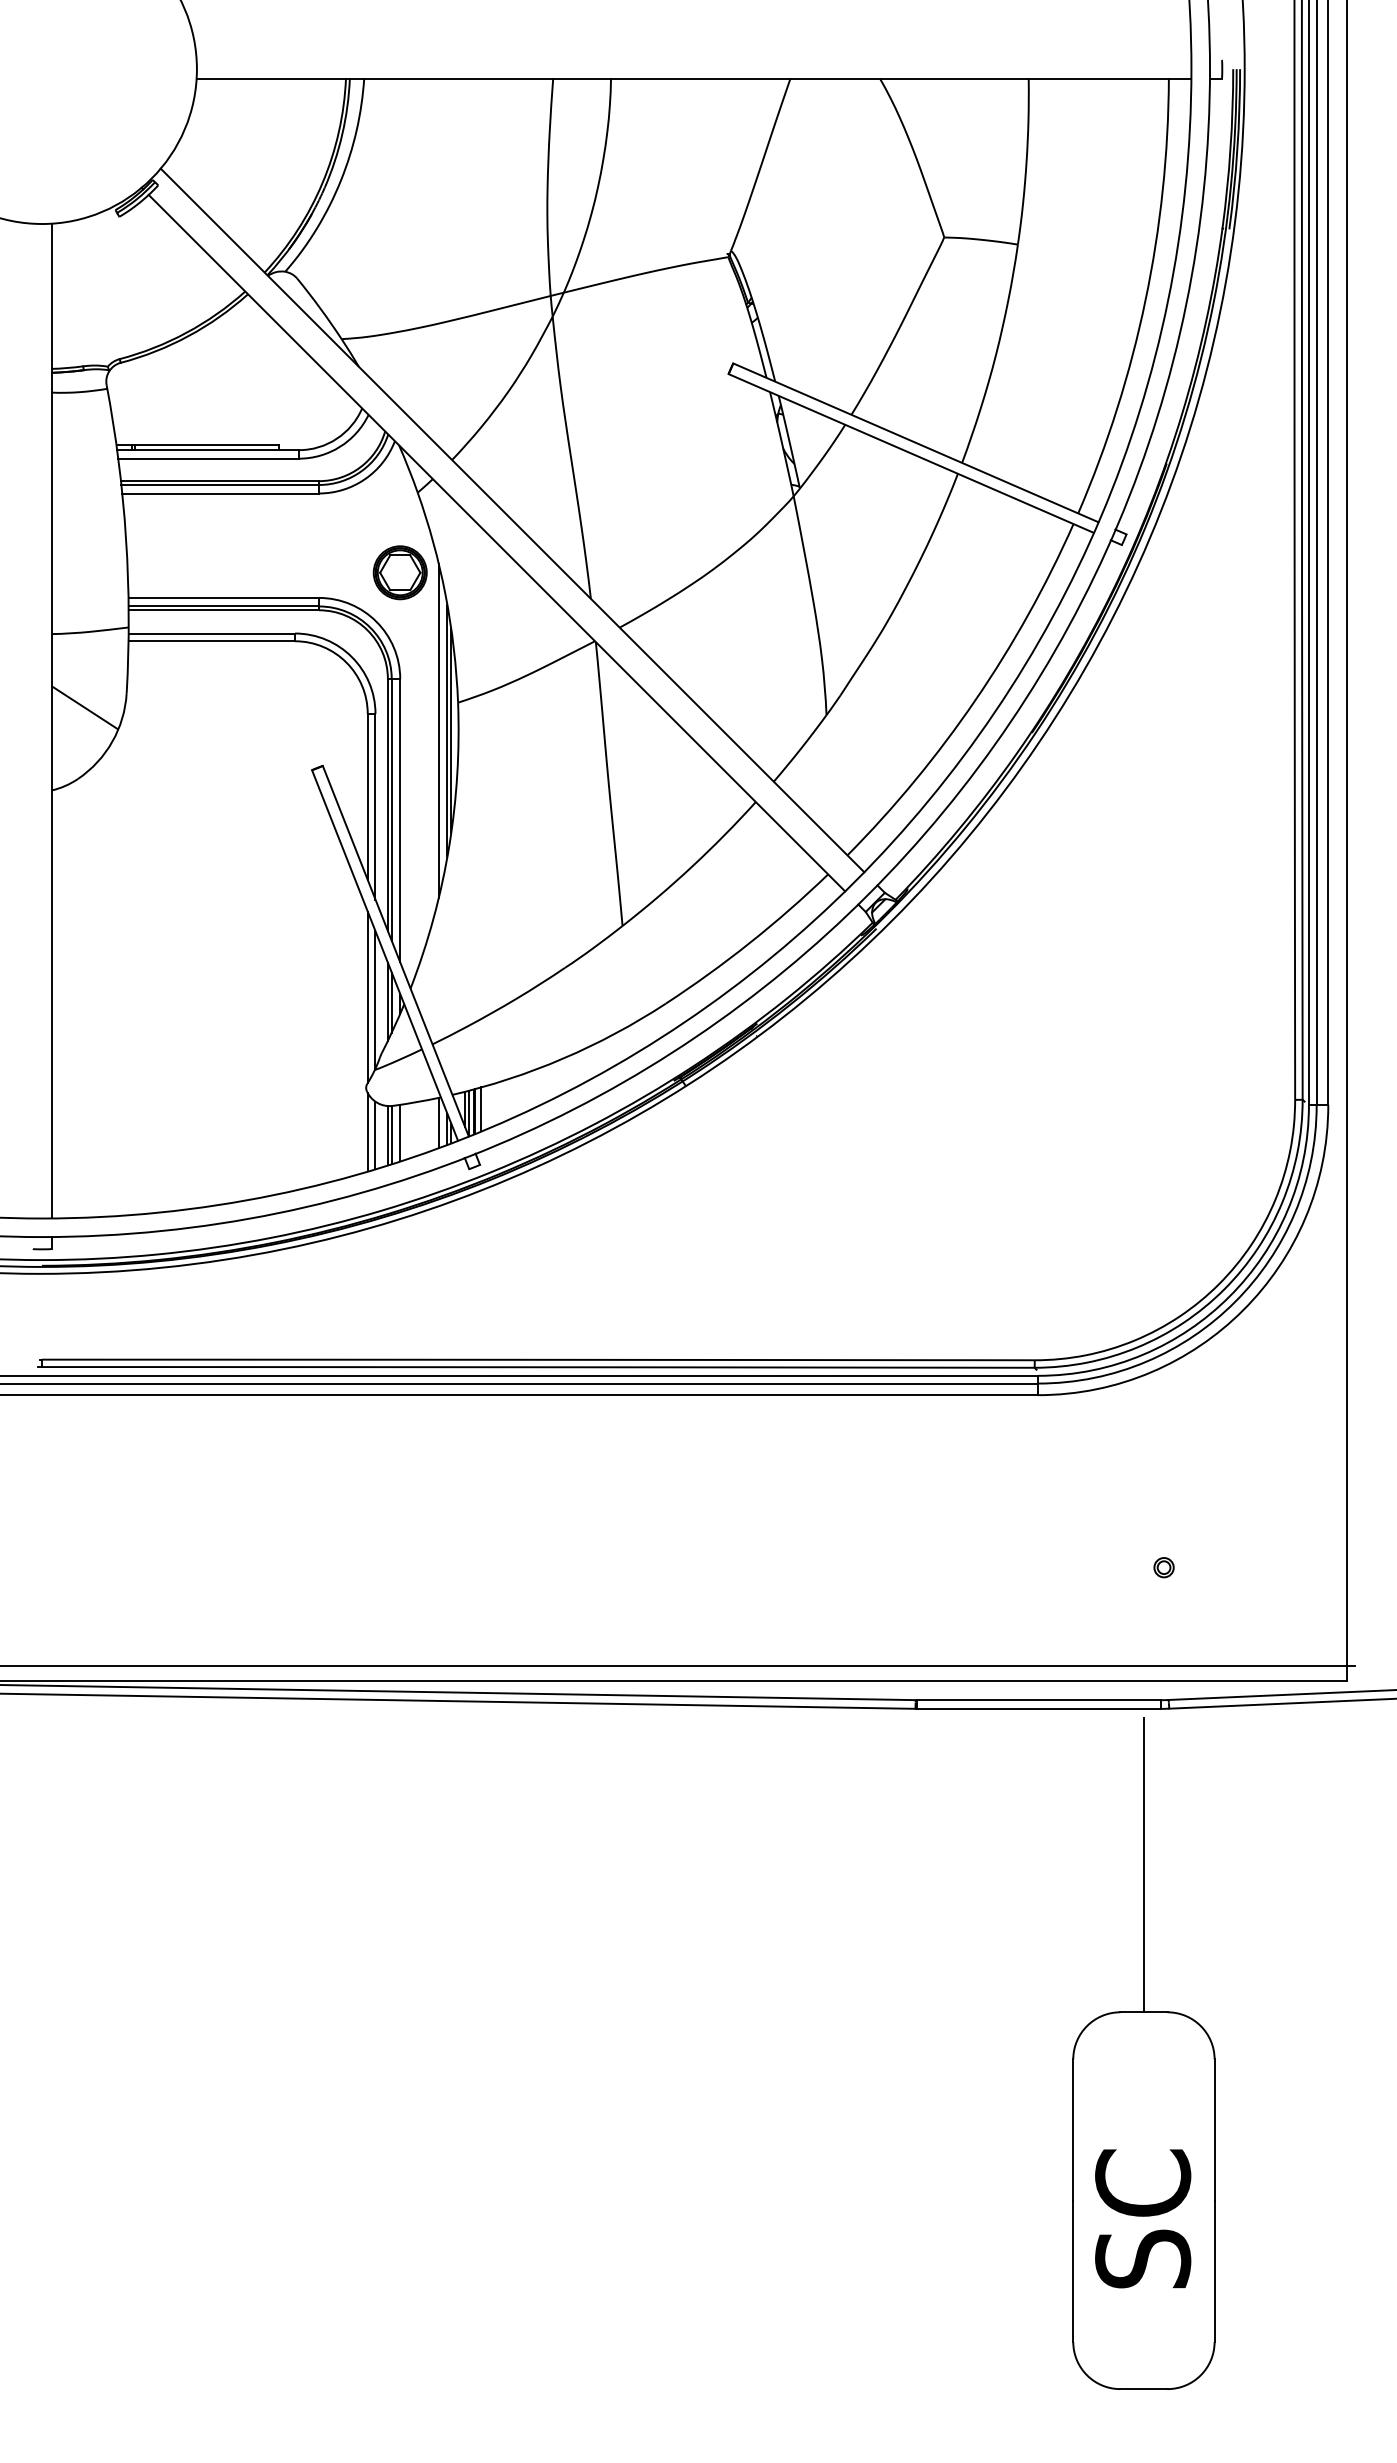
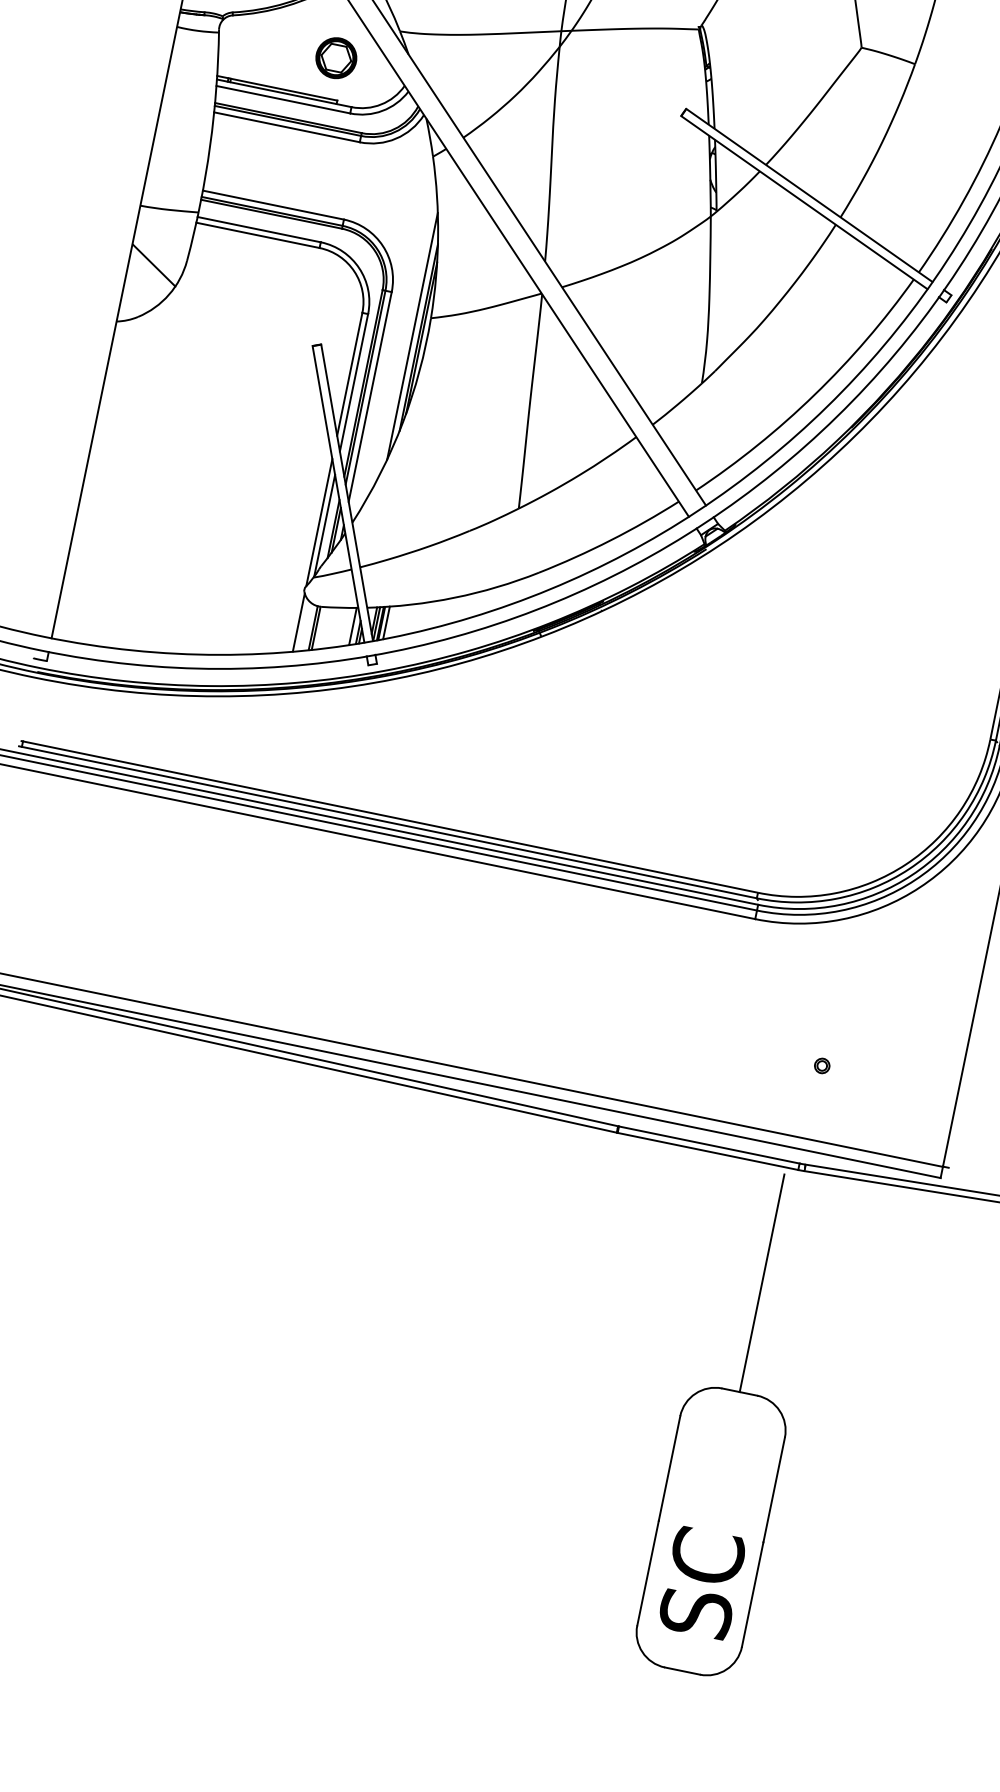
part: (399, 572) -> (335, 57), moved
line: (400, 1132) -> (323, 627), removed
line: (375, 1135) -> (304, 626), removed
text: (1143, 2218) -> (702, 1582), moved

